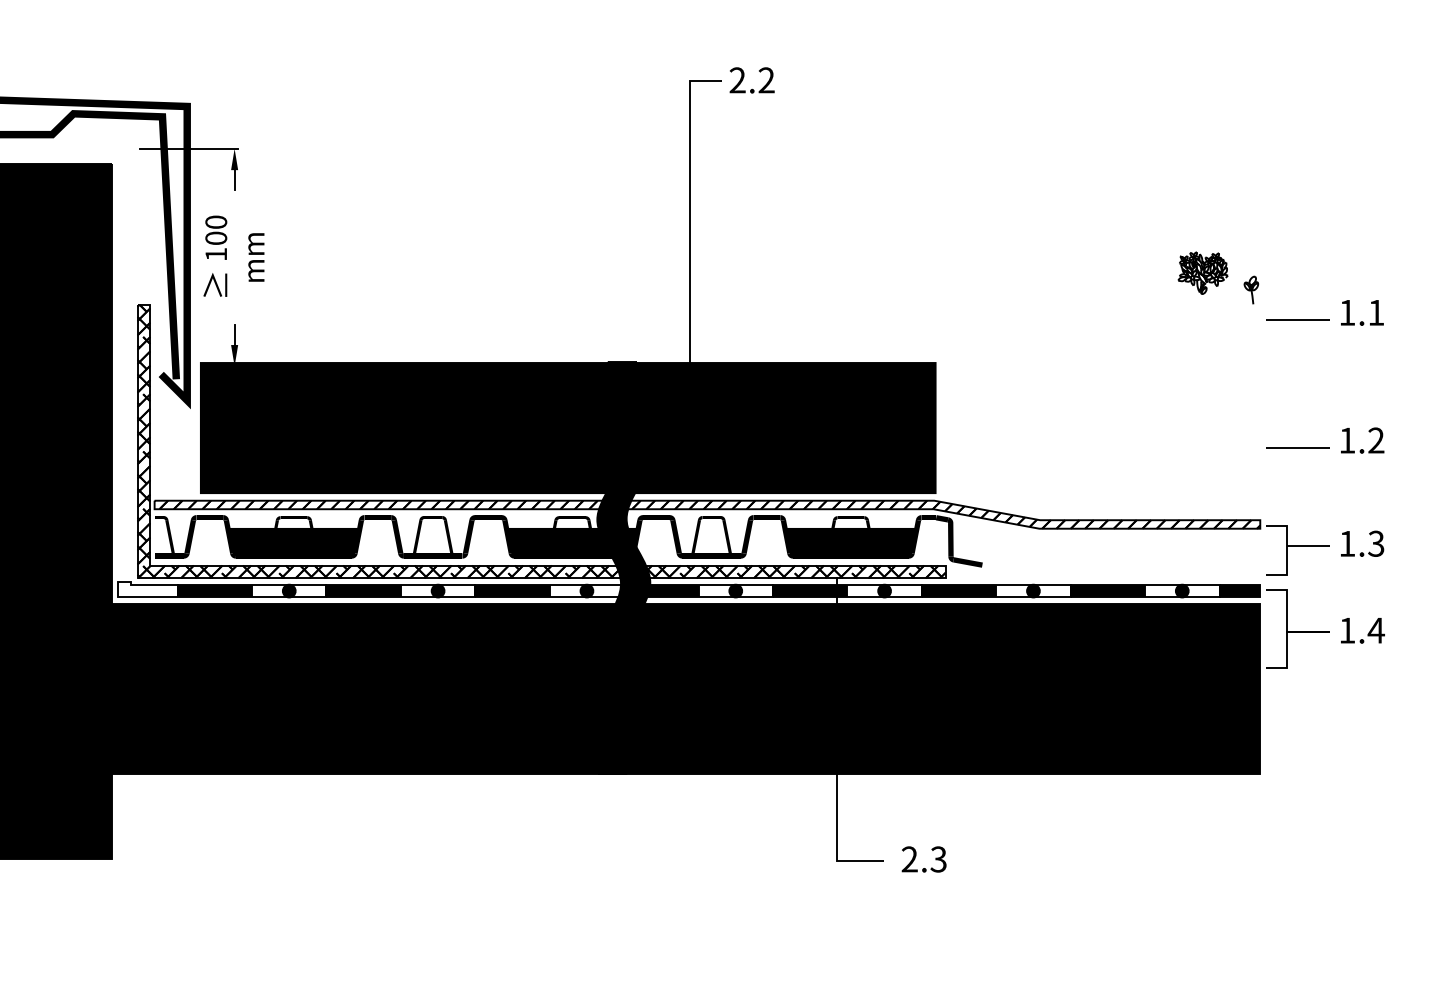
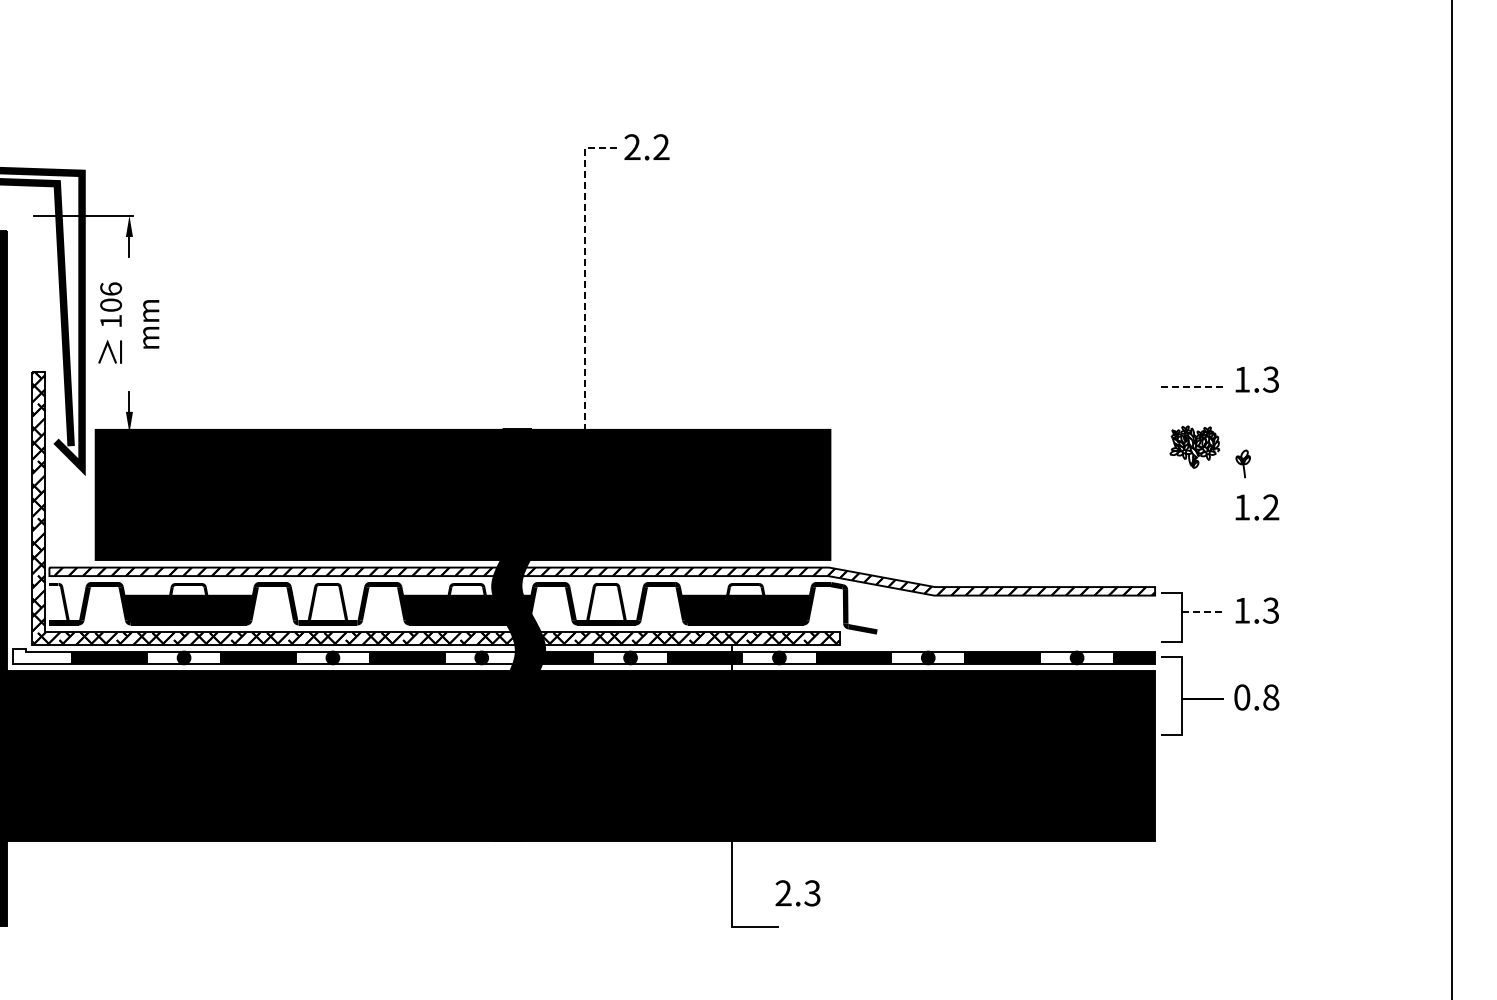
line: (690, 206) -> (585, 273), solid -> dashed
text: (215, 221) -> (110, 288), 100 -> 106
part: (1217, 277) -> (1209, 451), moved
text: (1375, 312) -> (1270, 379), 1.1 -> 1.3
line: (1297, 320) -> (1192, 387), solid -> dashed
line: (1297, 447) -> (1192, 514), removed
line: (1308, 545) -> (1203, 612), solid -> dashed
text: (1361, 630) -> (1256, 697), 1.4 -> 0.8
text: (923, 859) -> (797, 893), moved

